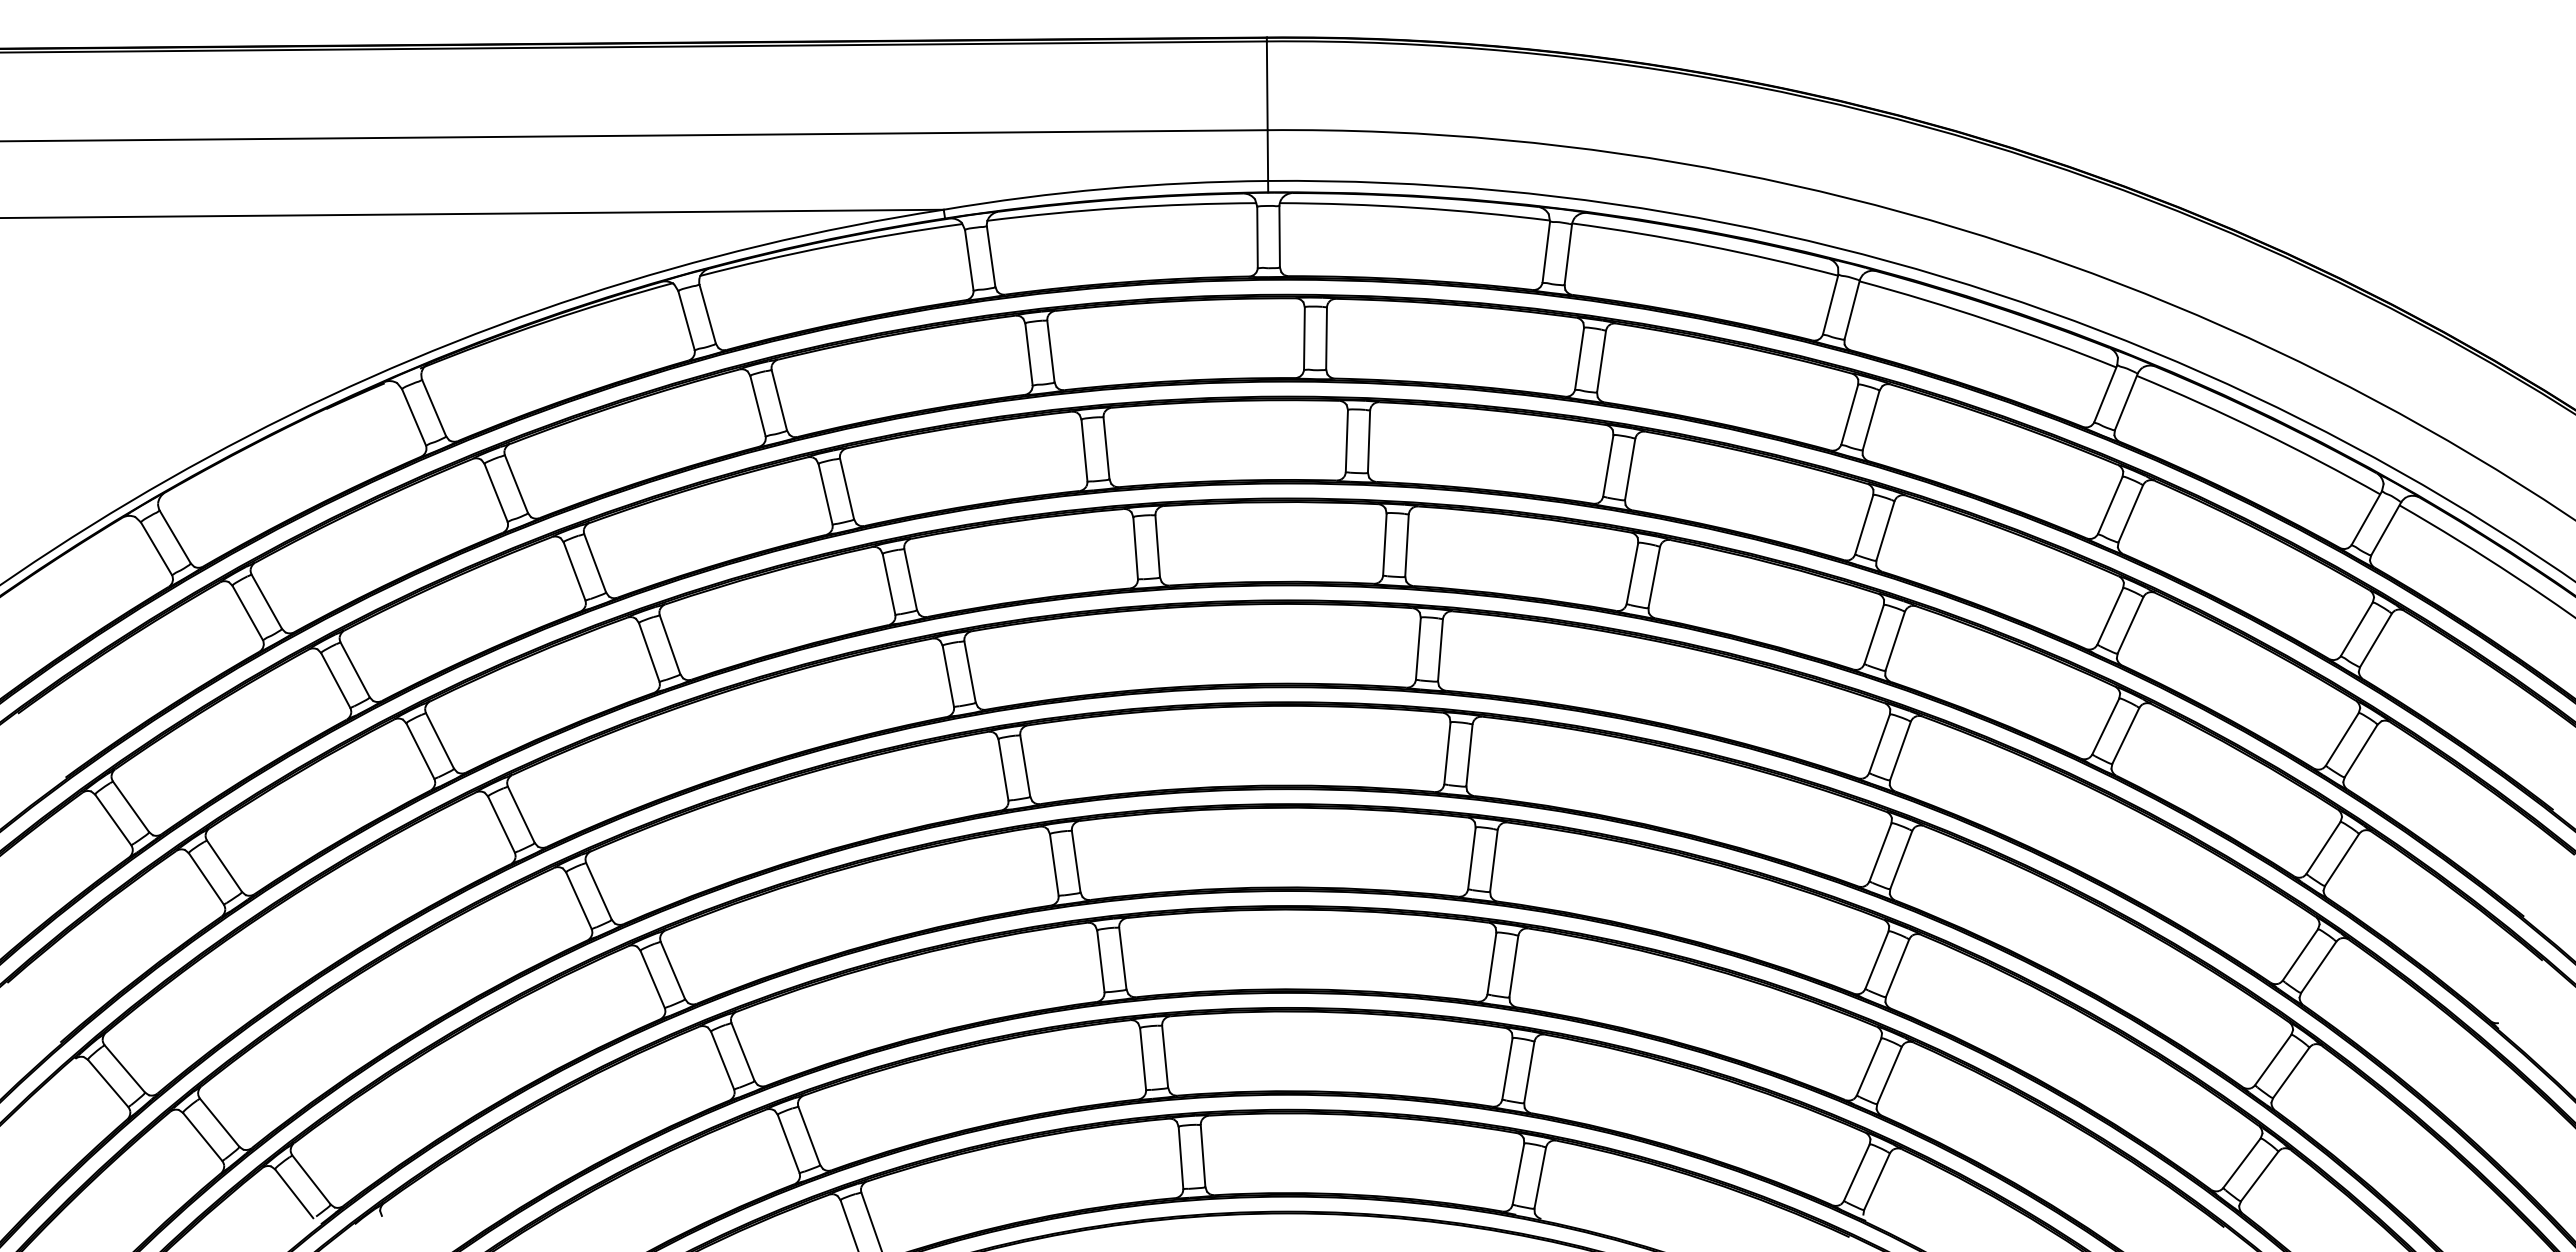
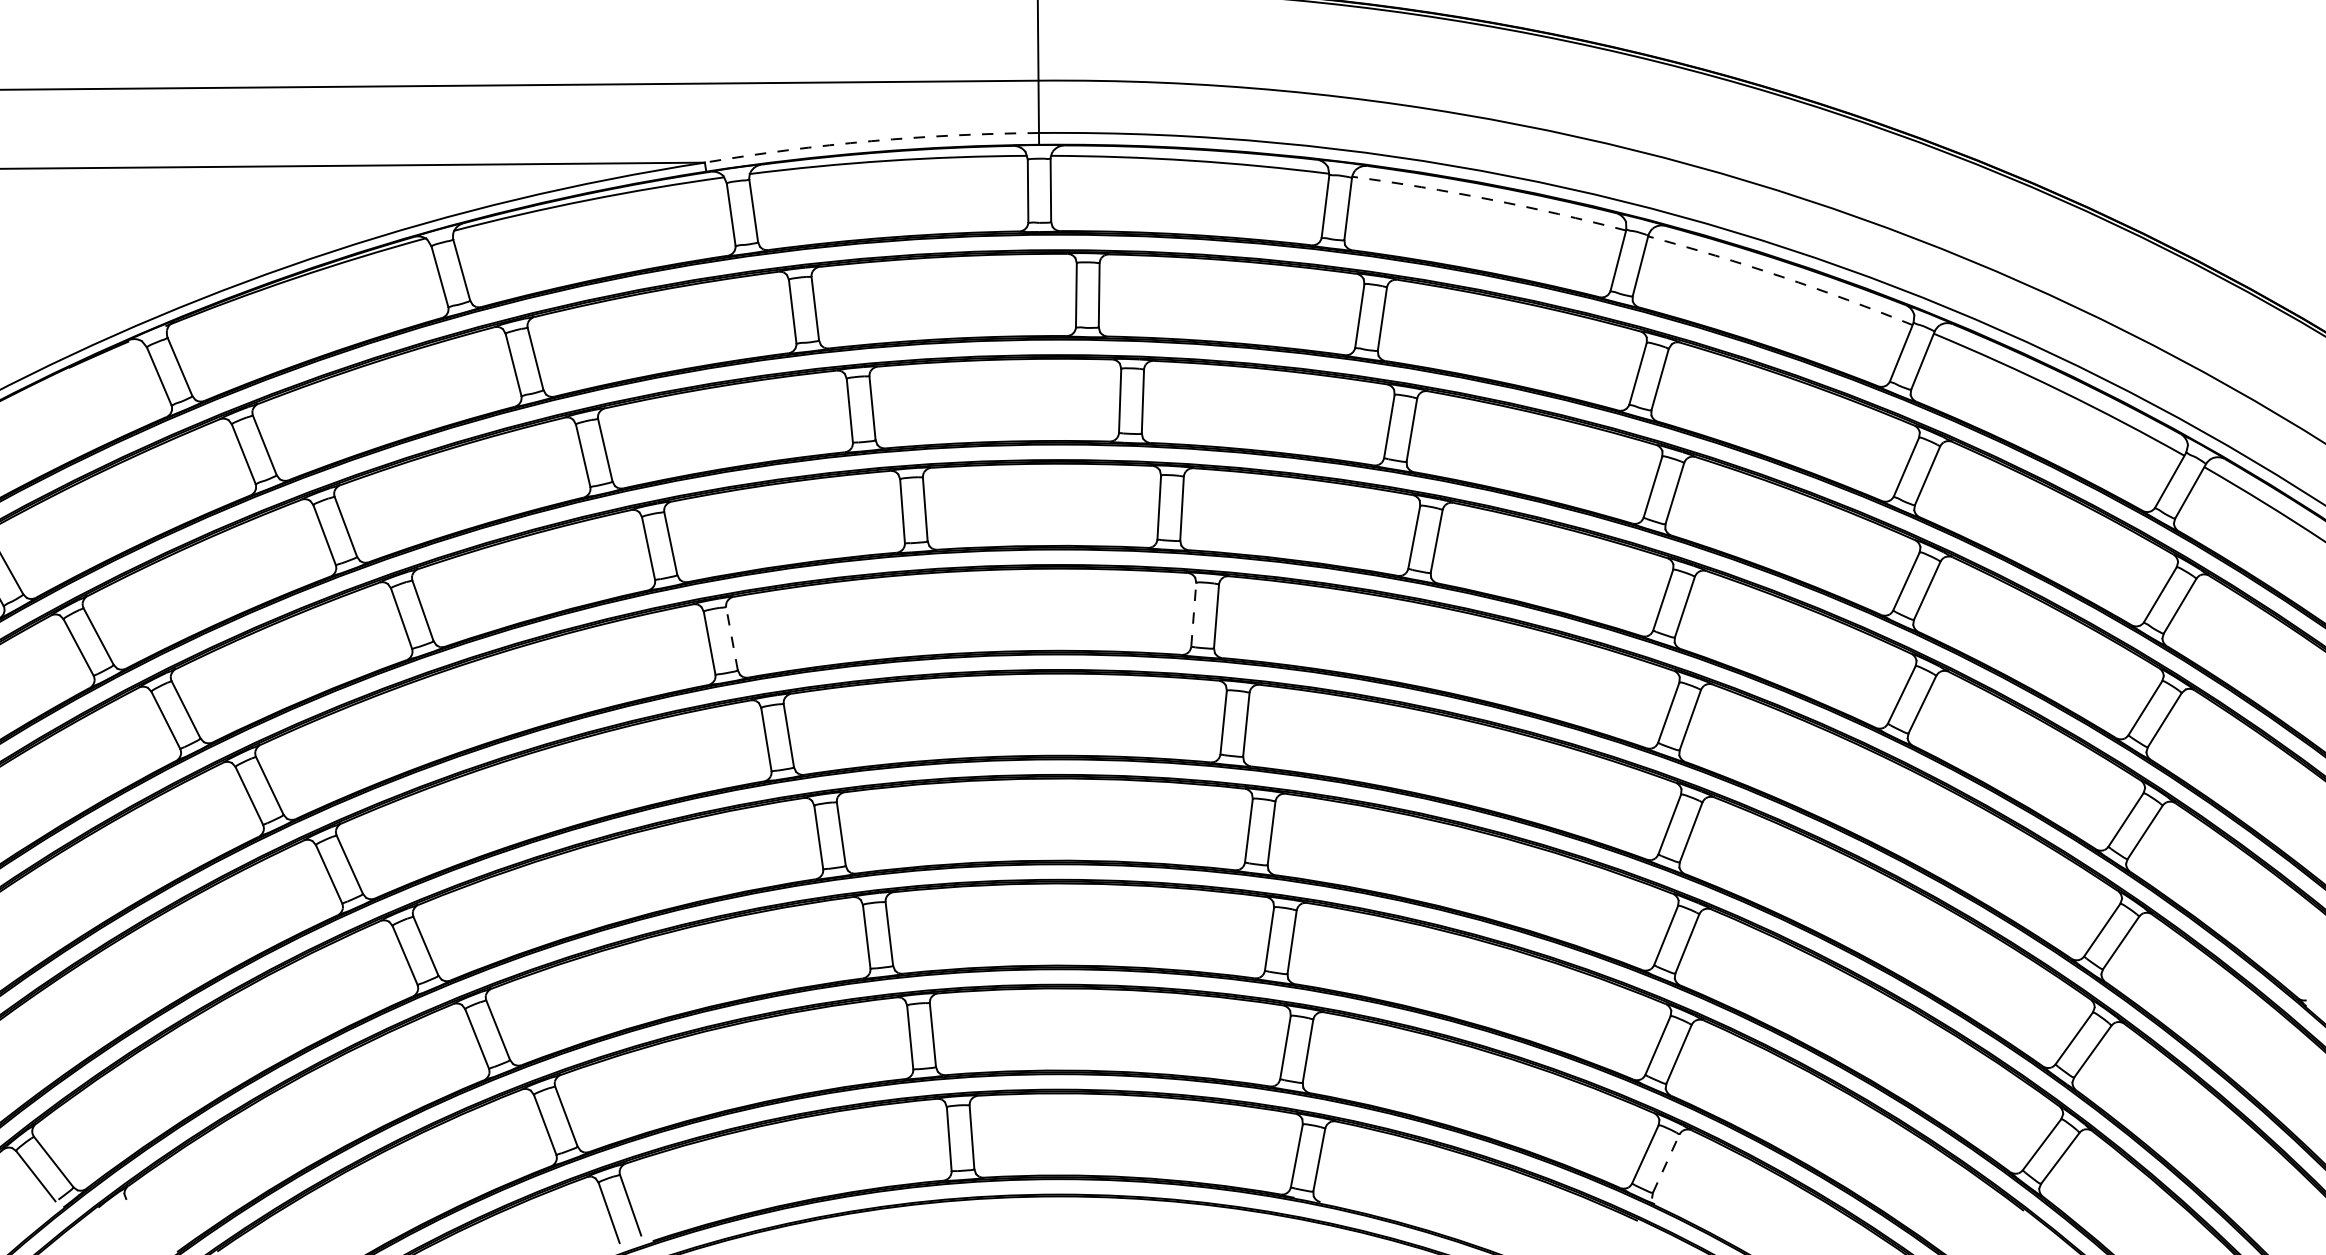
arc: (1105, 188) -> (871, 140), solid -> dashed
arc: (1706, 245) -> (1490, 199), solid -> dashed
arc: (1989, 320) -> (1782, 276), solid -> dashed
line: (1418, 648) -> (1193, 614), solid -> dashed
line: (970, 671) -> (732, 638), solid -> dashed
line: (1877, 1181) -> (1666, 1163), solid -> dashed

